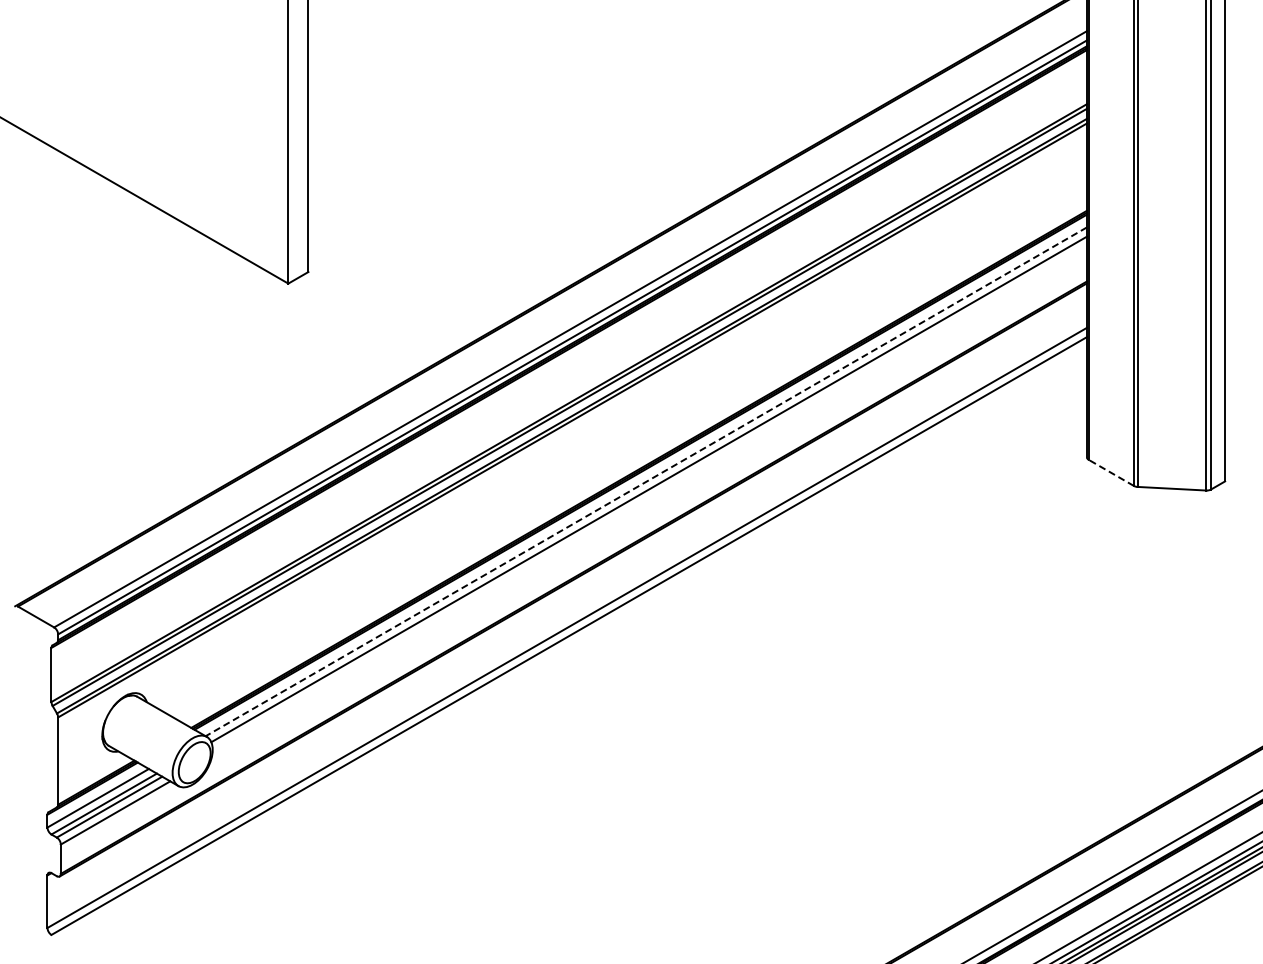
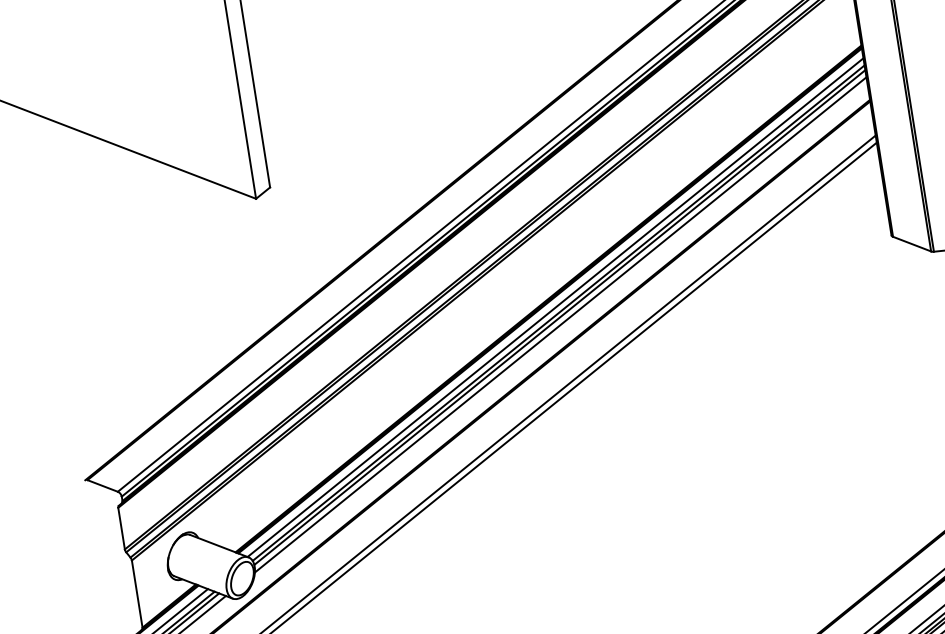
line: (1110, 472) -> (911, 243), dashed -> solid
line: (646, 481) -> (555, 307), dashed -> solid
line: (649, 494) -> (559, 317), added
line: (648, 504) -> (559, 324), added

